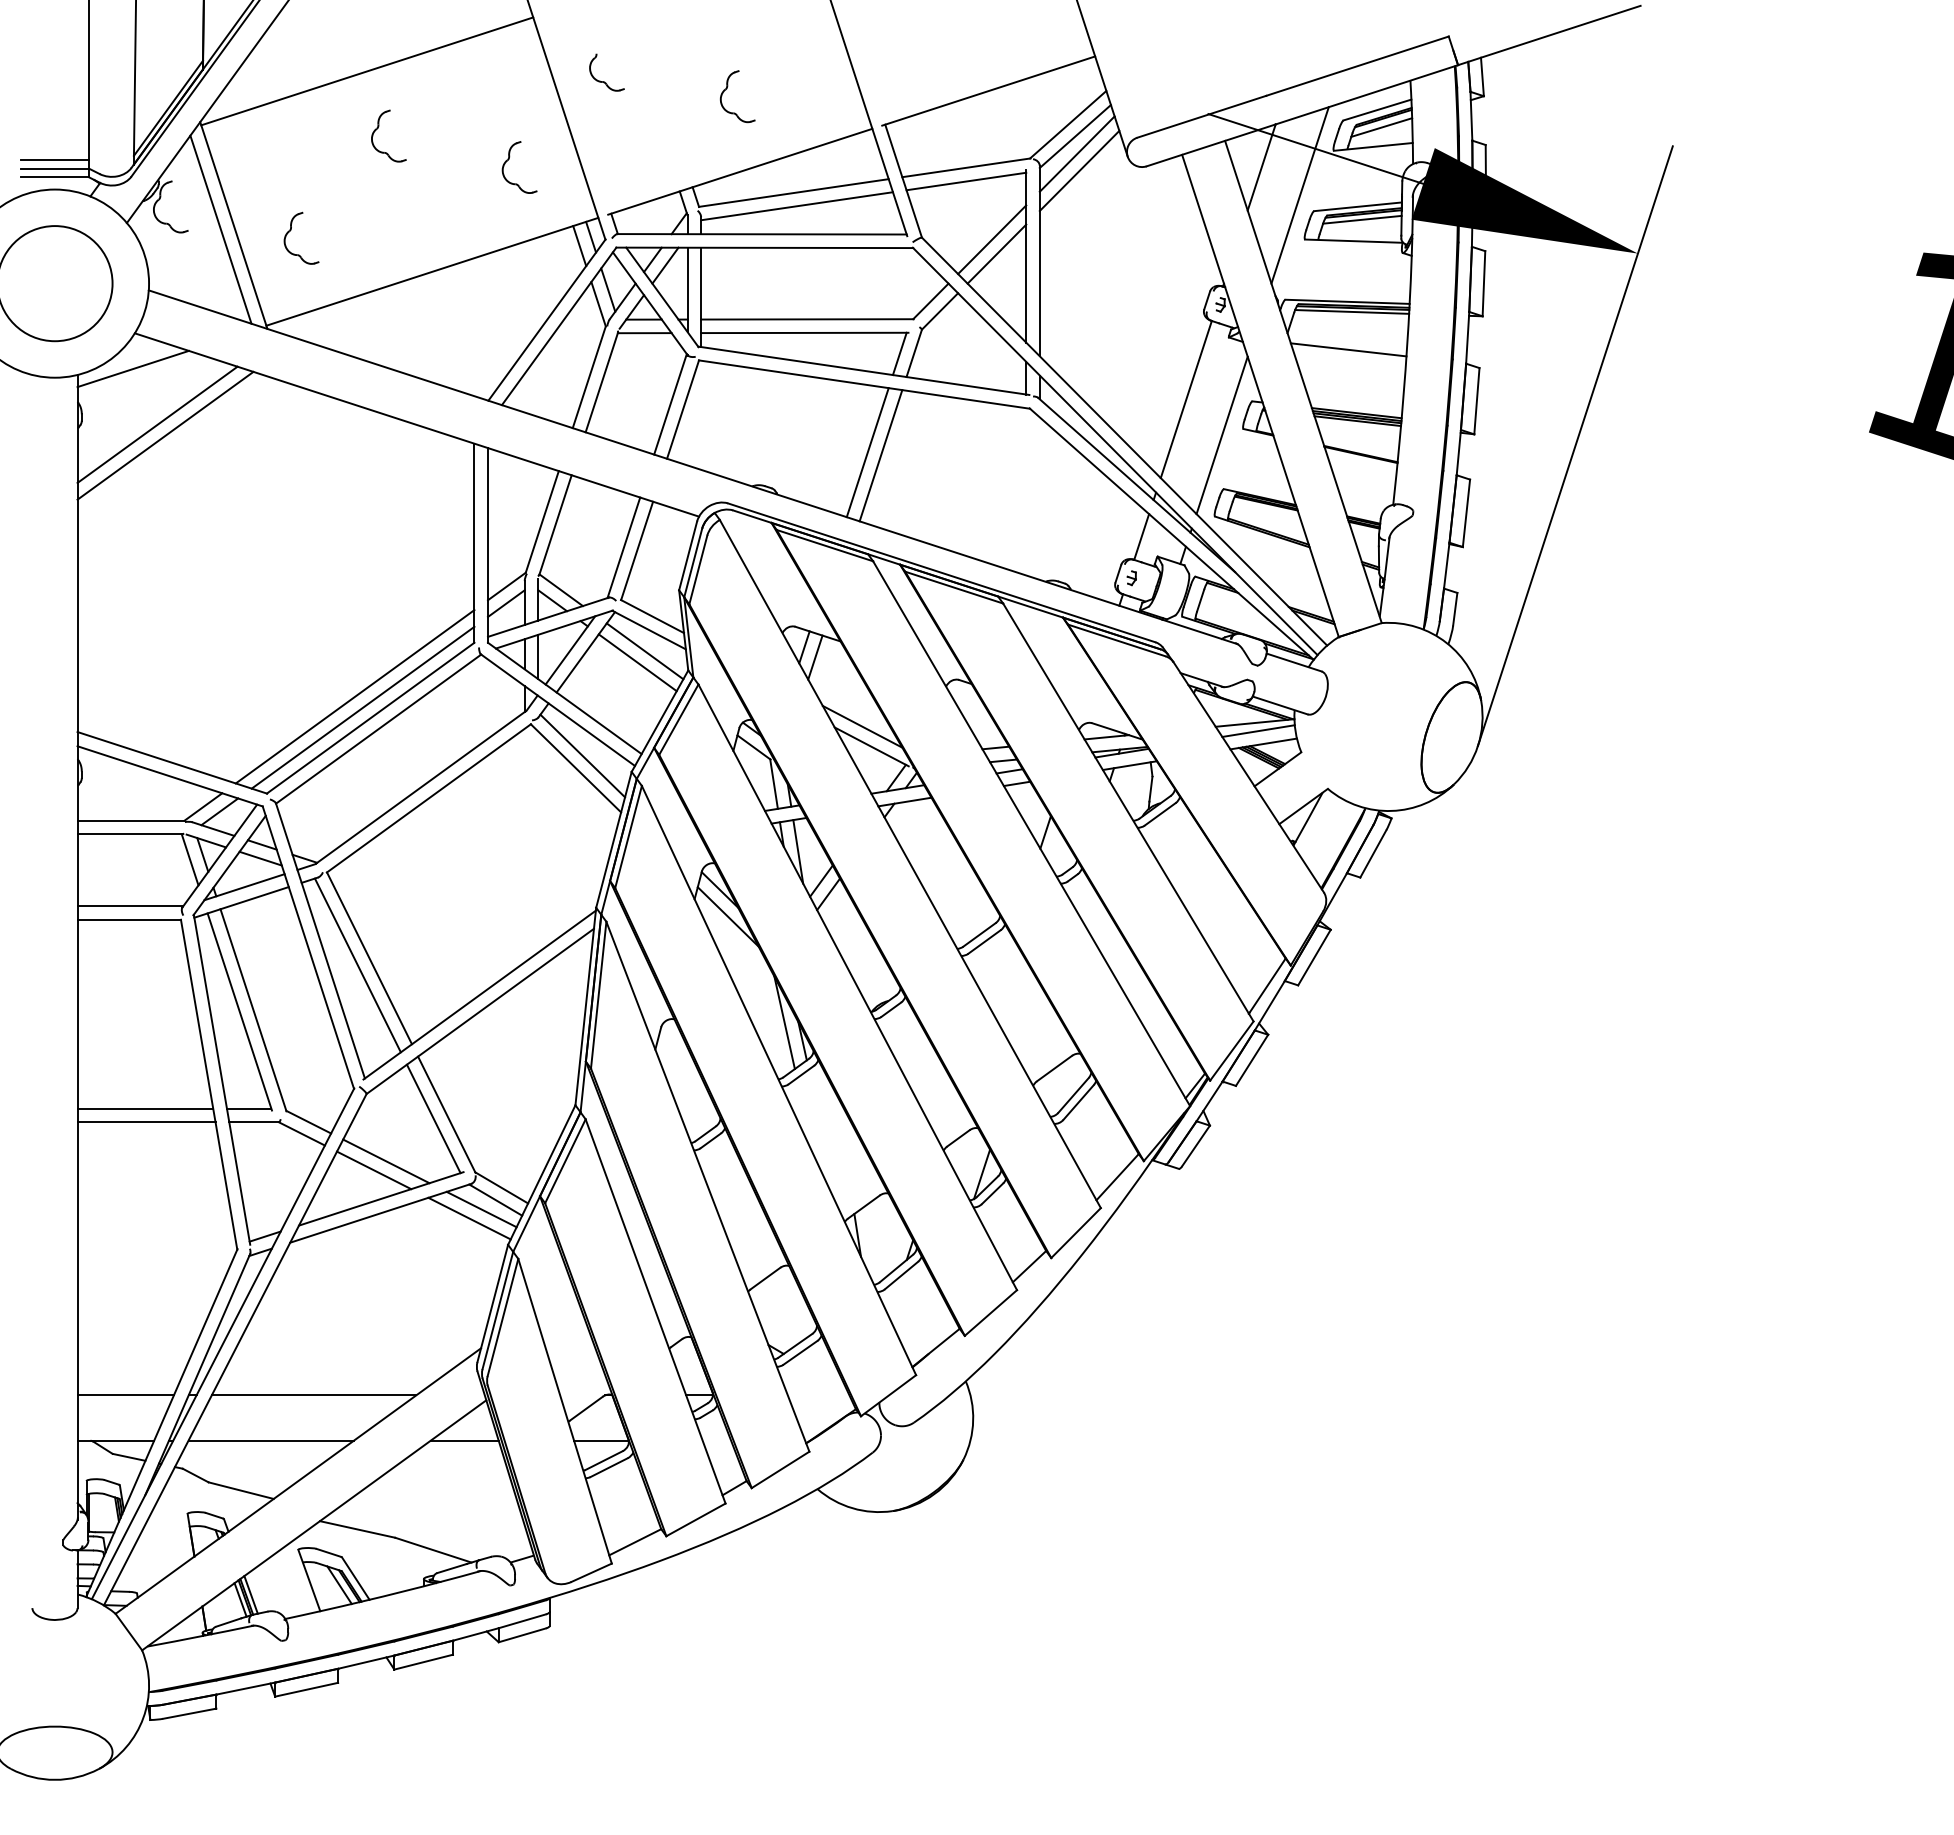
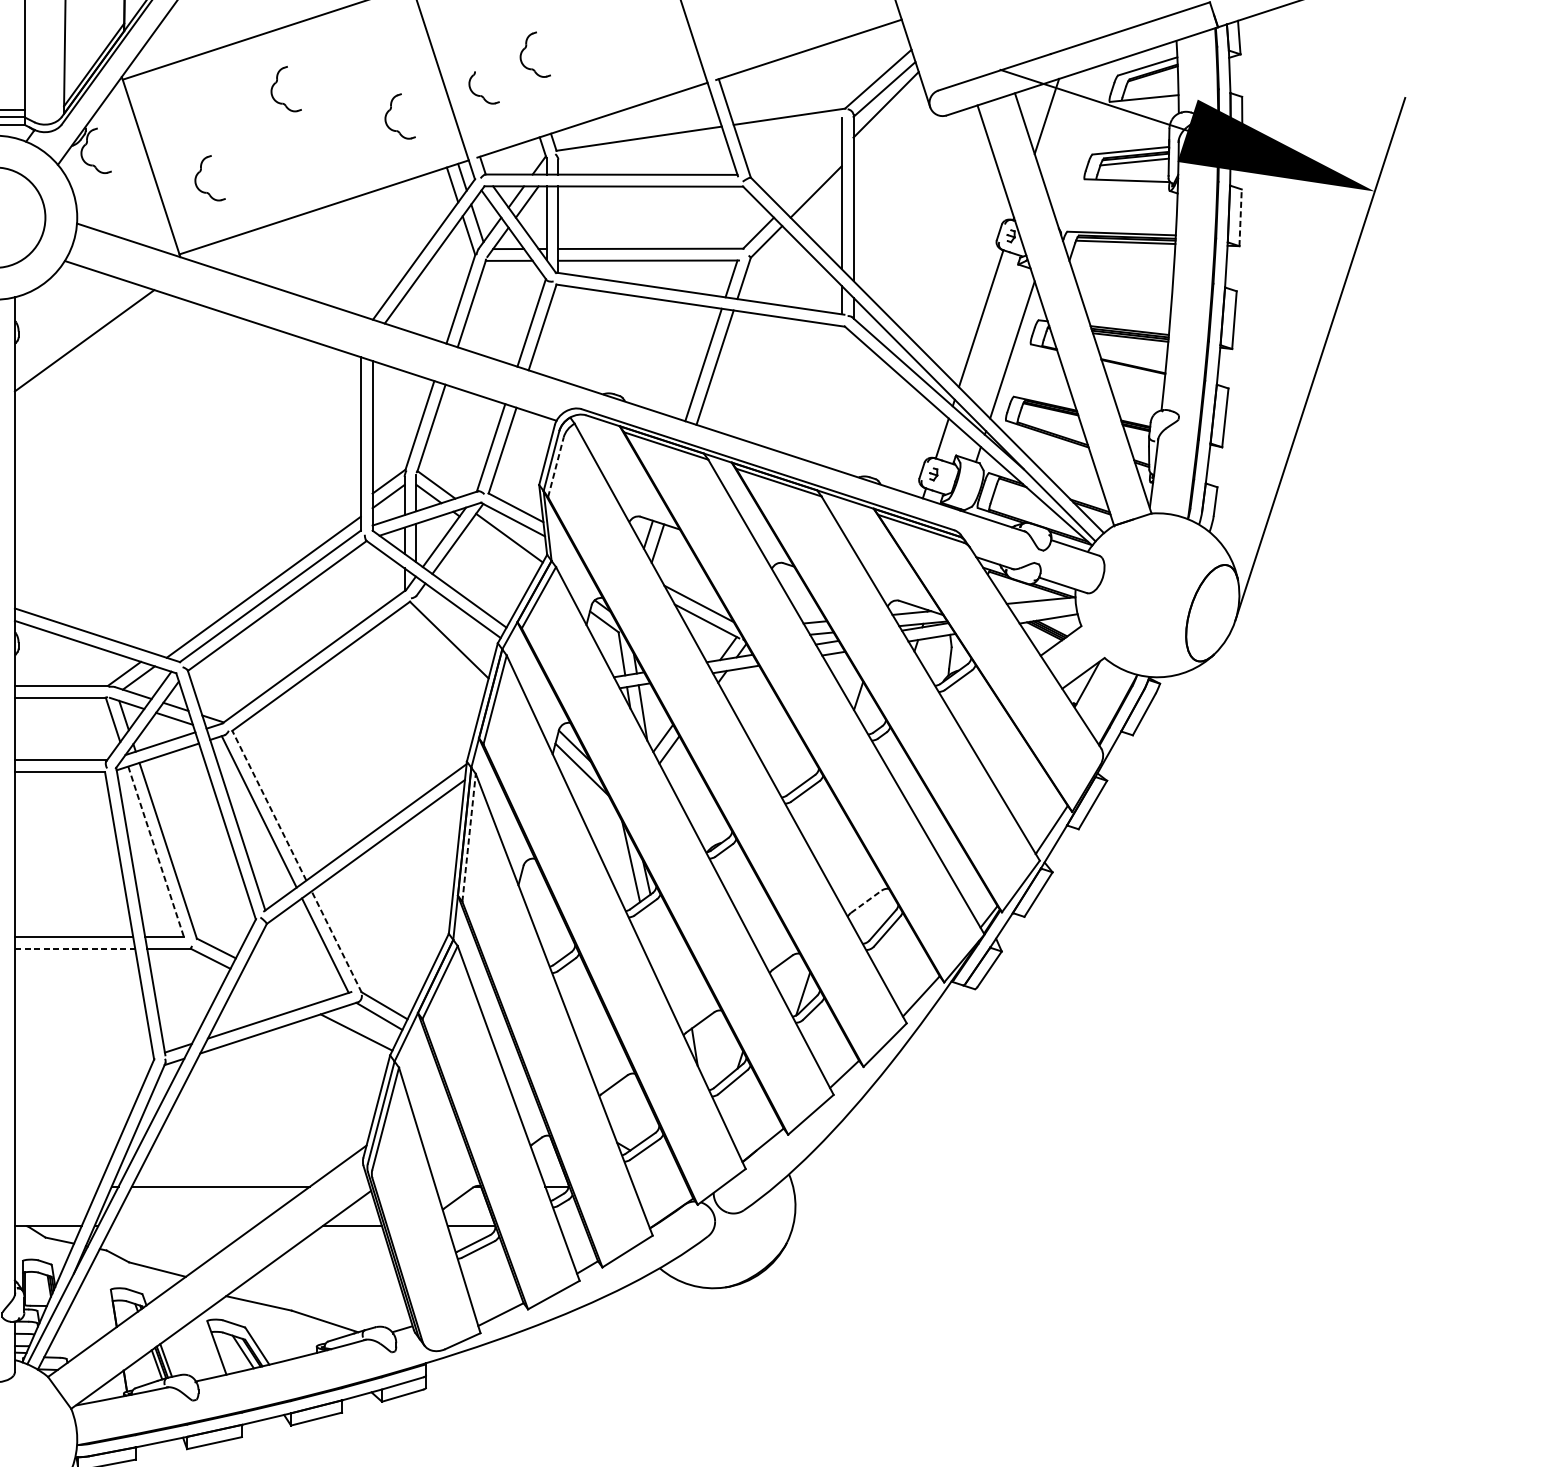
part: (604, 81) -> (482, 95), moved
part: (727, 88) -> (526, 47), moved
line: (1381, 127) -> (1151, 81), removed
line: (1079, 170) -> (888, 119), removed
line: (966, 181) -> (789, 128), removed
line: (1299, 195) -> (1079, 140), removed
line: (796, 206) -> (641, 150), removed
line: (220, 229) -> (139, 170), removed
line: (992, 239) -> (812, 179), removed
line: (1483, 283) -> (1240, 217), solid -> dashed
line: (1348, 349) -> (1122, 275), removed
line: (132, 368) -> (62, 291), removed
line: (165, 435) -> (91, 350), removed
line: (698, 570) -> (556, 467), solid -> dashed
line: (637, 662) -> (502, 547), removed
line: (354, 696) -> (256, 577), removed
line: (1258, 730) -> (1044, 607), removed
line: (582, 755) -> (454, 628), removed
line: (369, 958) -> (269, 805), solid -> dashed
line: (598, 995) -> (468, 838), solid -> dashed
line: (239, 1011) -> (156, 852), solid -> dashed
line: (1054, 1068) -> (866, 901), solid -> dashed
line: (446, 1114) -> (336, 941), solid -> dashed
line: (147, 1122) -> (75, 948), solid -> dashed
line: (386, 1161) -> (284, 982), removed
line: (374, 1170) -> (273, 990), removed
line: (481, 1209) -> (366, 1024), removed
line: (125, 1395) -> (56, 1186), removed
line: (271, 1440) -> (183, 1225), removed

